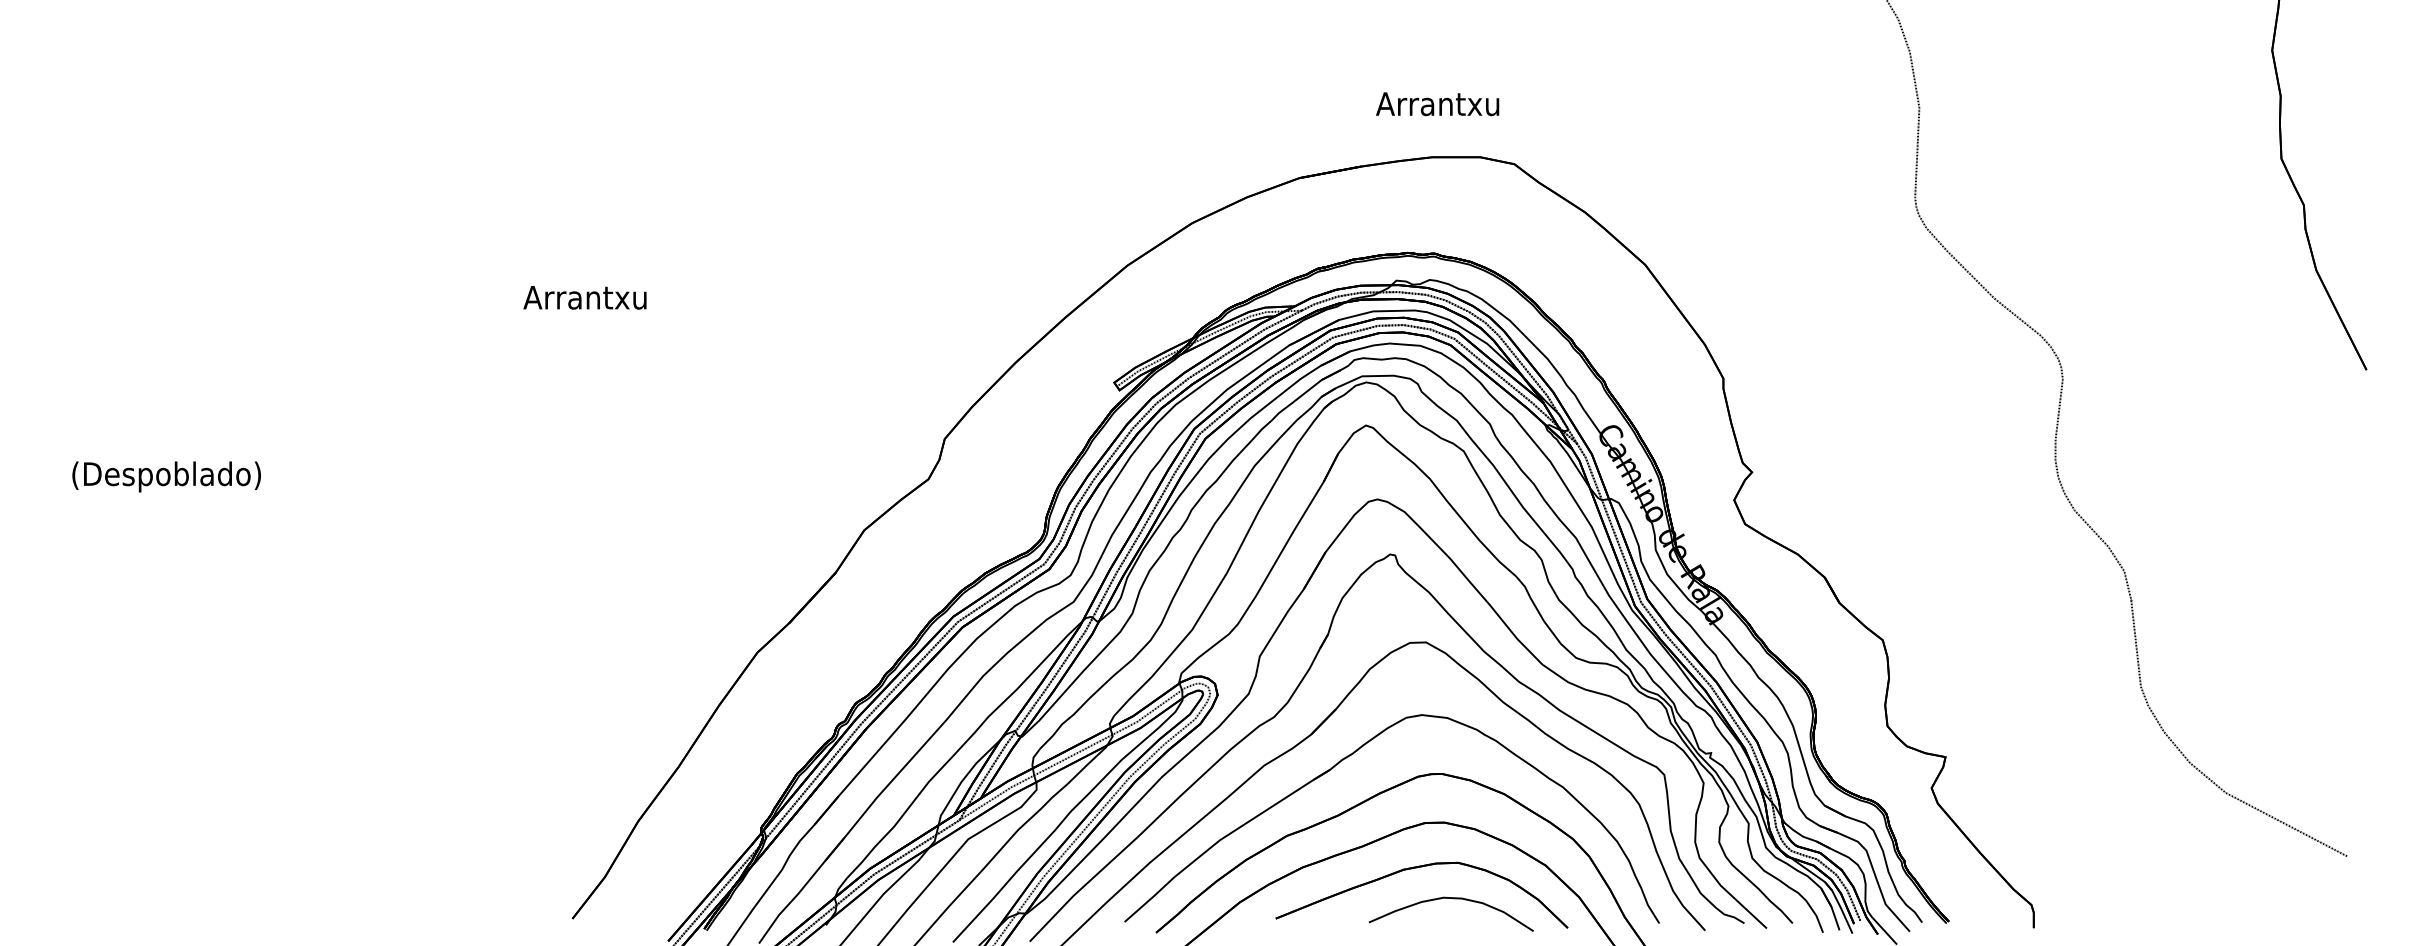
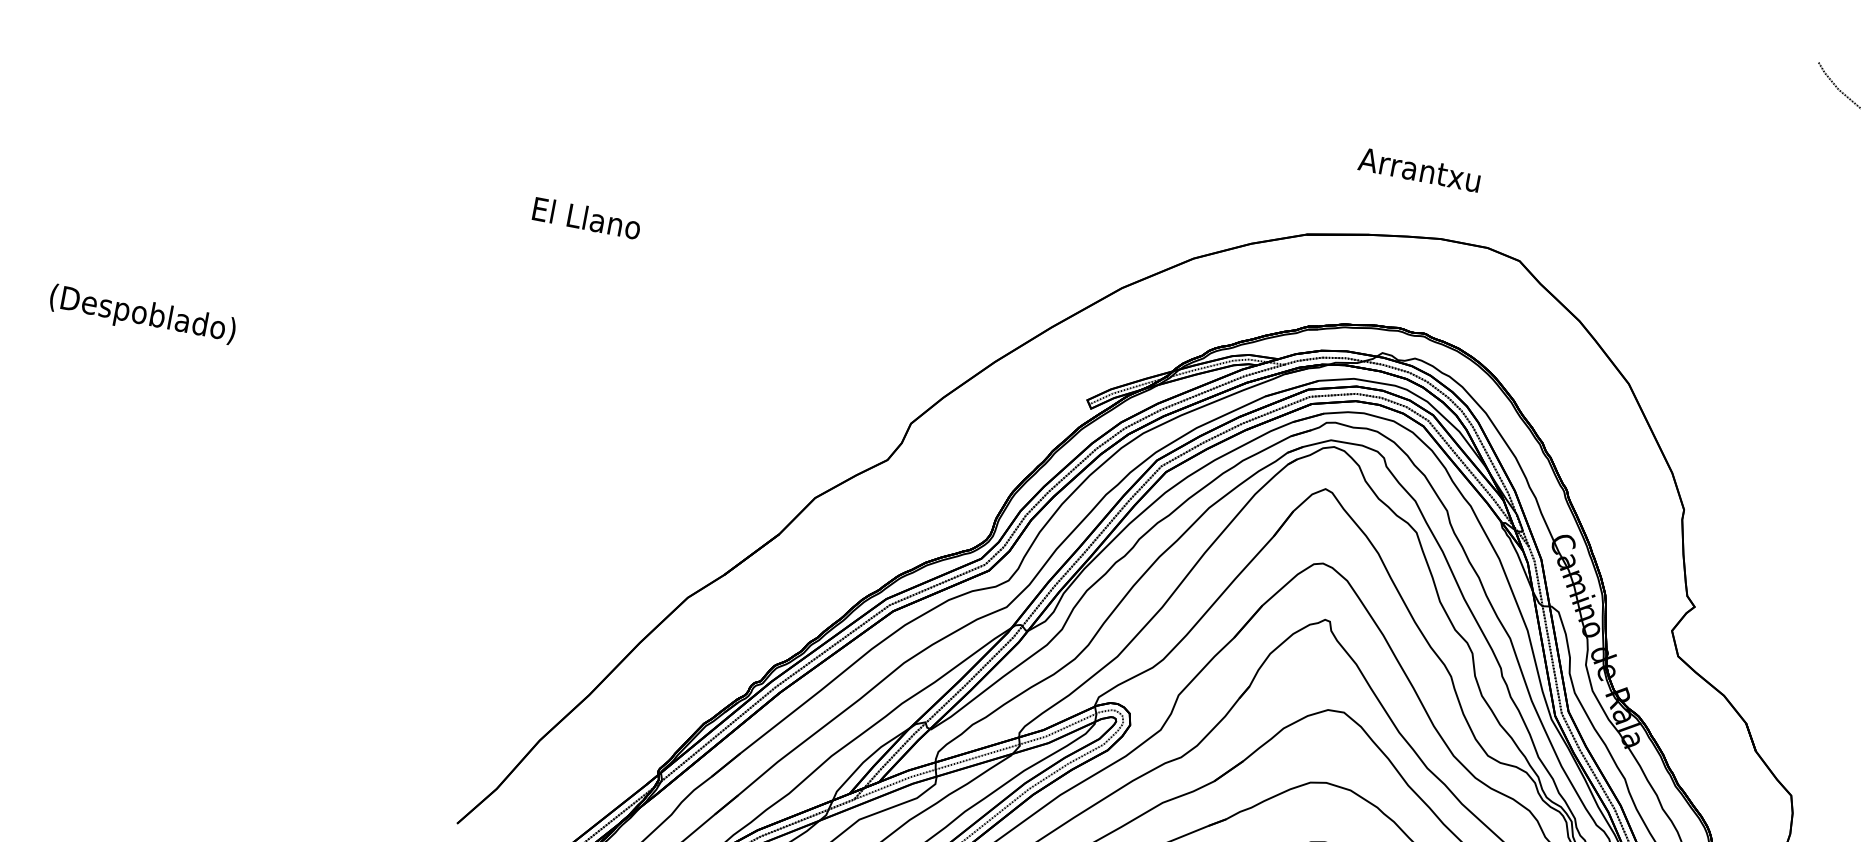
text: (1437, 104) -> (1419, 170), moved
text: (584, 297) -> (584, 217), Arrantxu -> El Llano

